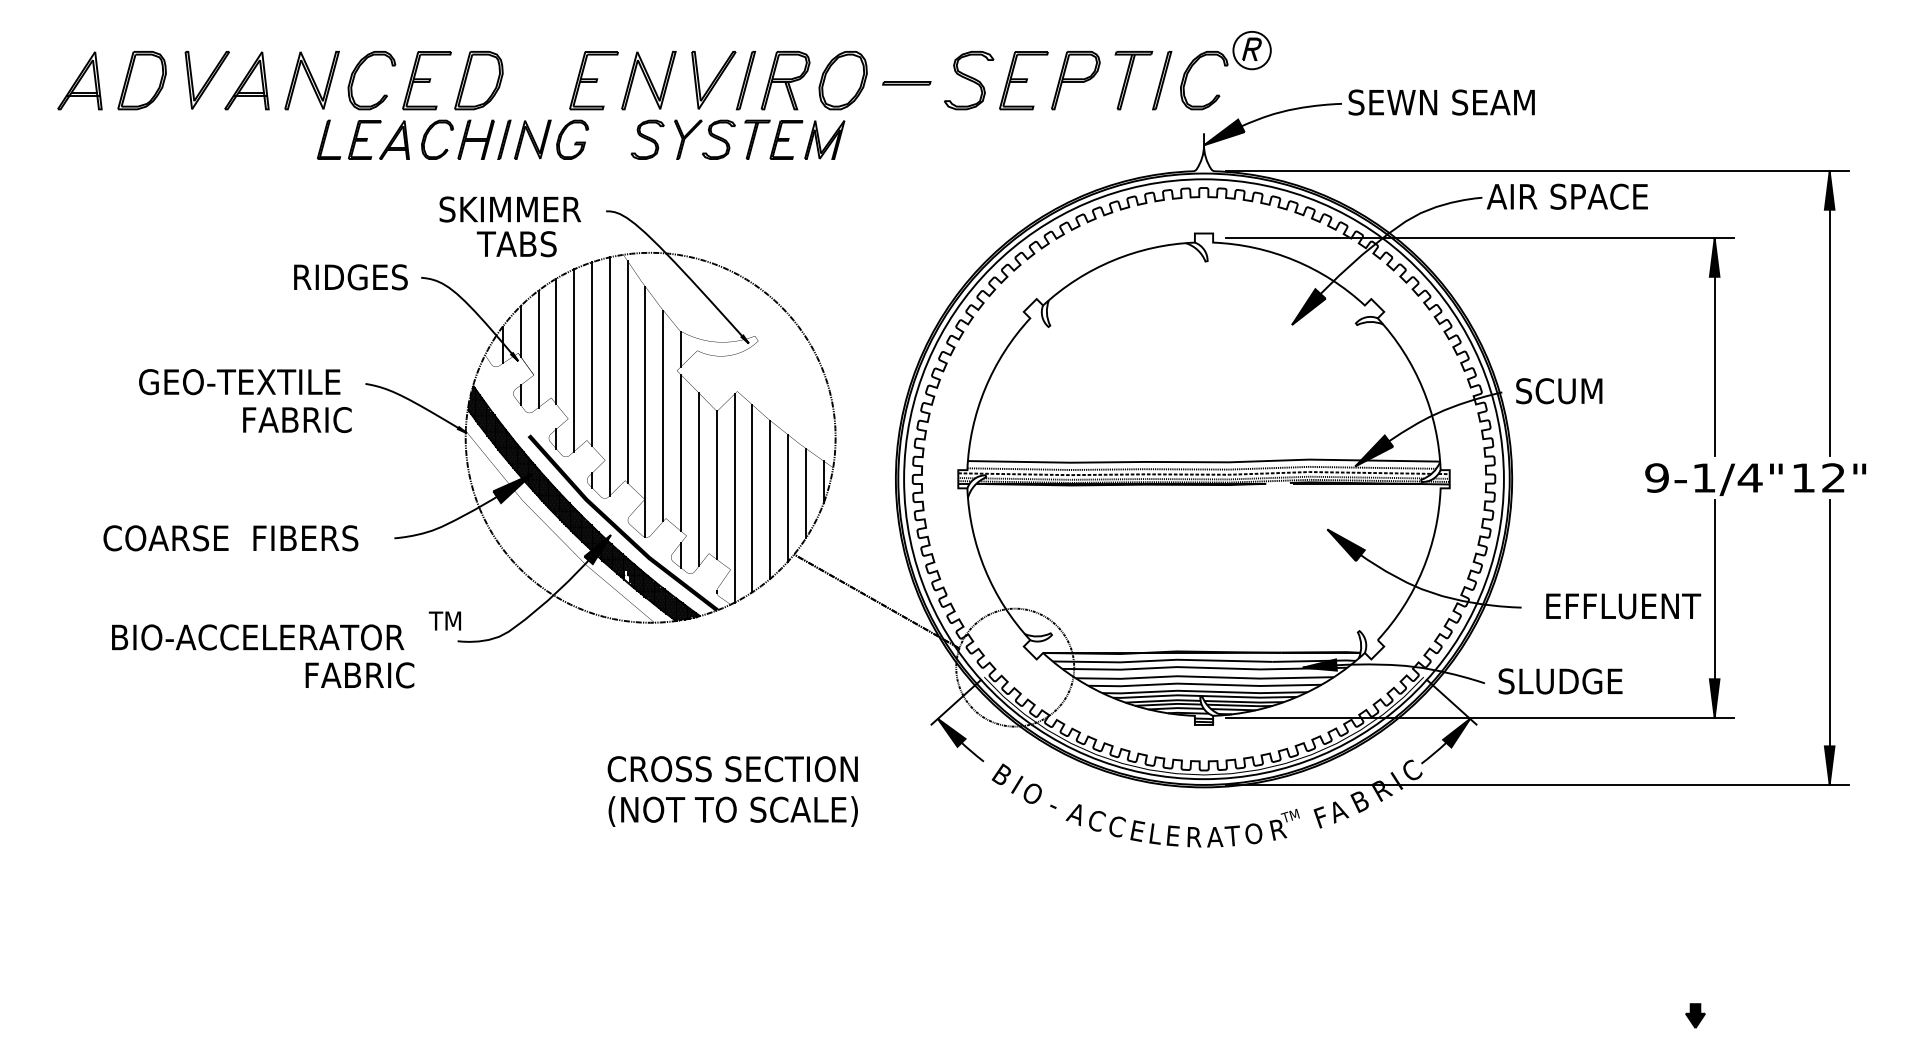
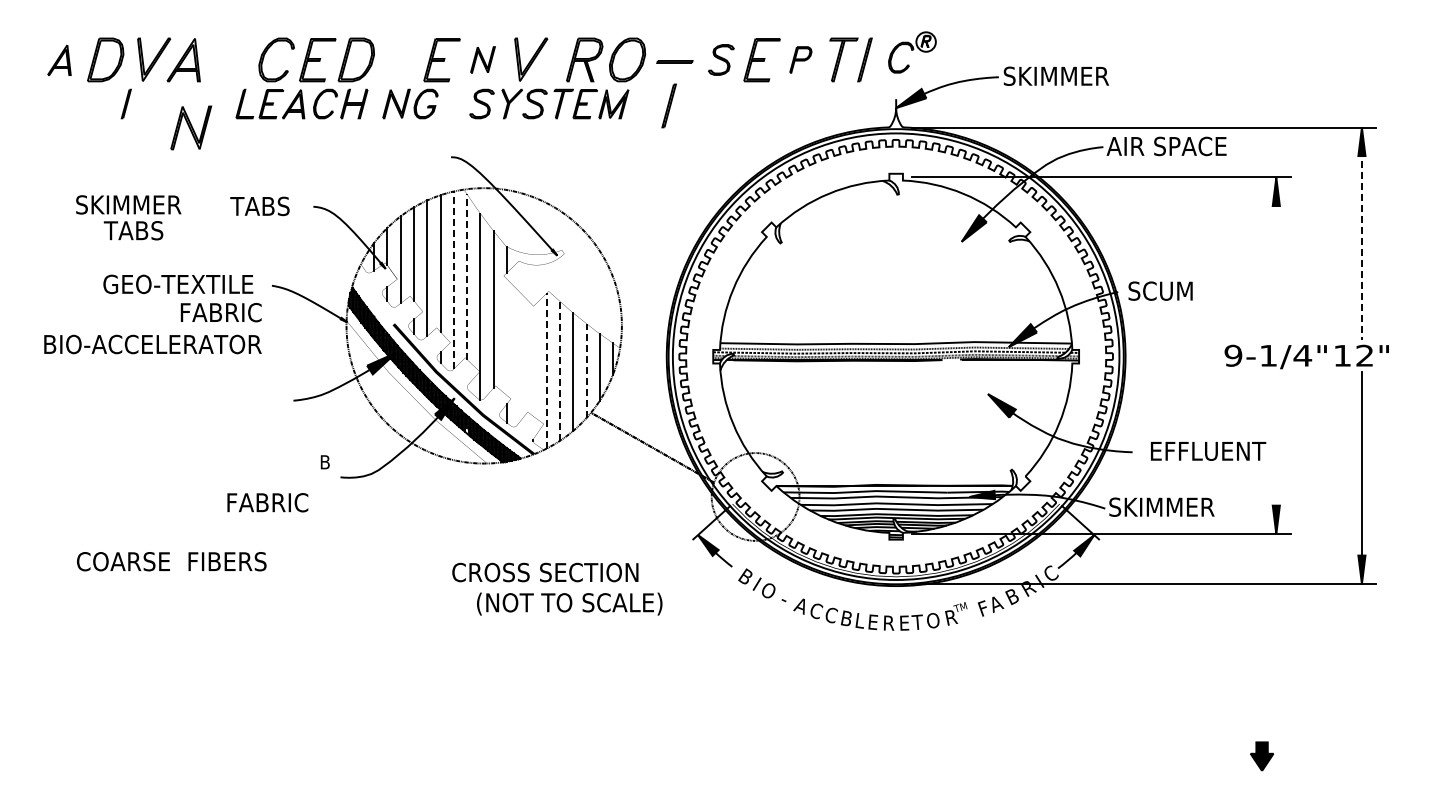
part: (1225, 70) -> (912, 52), size x0.7
part: (312, 79) -> (191, 127), moved
part: (648, 79) -> (482, 59), size x0.6
part: (745, 79) -> (668, 105), moved
part: (969, 79) -> (721, 59), size x0.7
part: (1075, 79) -> (800, 59), size x0.6
part: (80, 81) -> (59, 60), size x0.7
text: (1452, 101) -> (1081, 75), SEWN SEAM -> SKIMMER
line: (503, 139) -> (125, 103), moved
text: (509, 226) -> (128, 217), moved
text: (350, 277) -> (260, 206), RIDGES -> TABS
line: (1829, 315) -> (1361, 234), solid -> dashed
line: (1714, 347) -> (1276, 258), removed
line: (628, 371) -> (467, 276), solid -> dashed
line: (609, 376) -> (453, 280), solid -> dashed
line: (680, 453) -> (506, 337), removed
line: (699, 478) -> (520, 356), removed
line: (716, 485) -> (533, 361), removed
line: (734, 497) -> (546, 370), solid -> dashed
line: (788, 497) -> (586, 370), solid -> dashed
line: (751, 499) -> (559, 371), solid -> dashed
text: (230, 538) -> (171, 561), moved
line: (1714, 607) -> (1276, 452), removed
text: (445, 621) -> (331, 462), TM -> B
text: (257, 637) -> (152, 344), moved
text: (1560, 680) -> (1161, 506), SLUDGE -> SKIMMER
text: (732, 810) -> (569, 603), moved
text: (1137, 830) -> (846, 618), E -> B
text: (1215, 836) -> (904, 622), A -> E
part: (1694, 1014) -> (1261, 755), size x1.6

